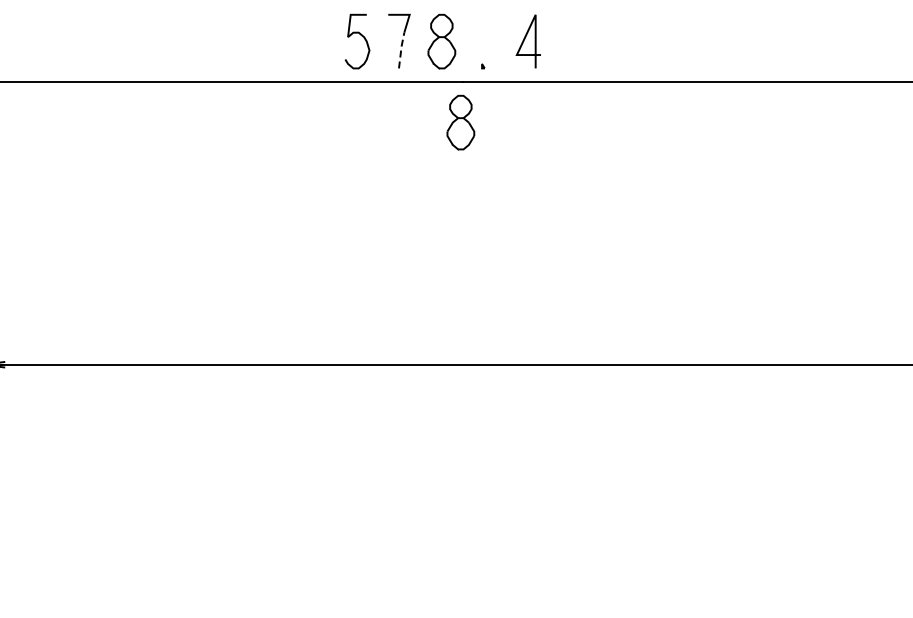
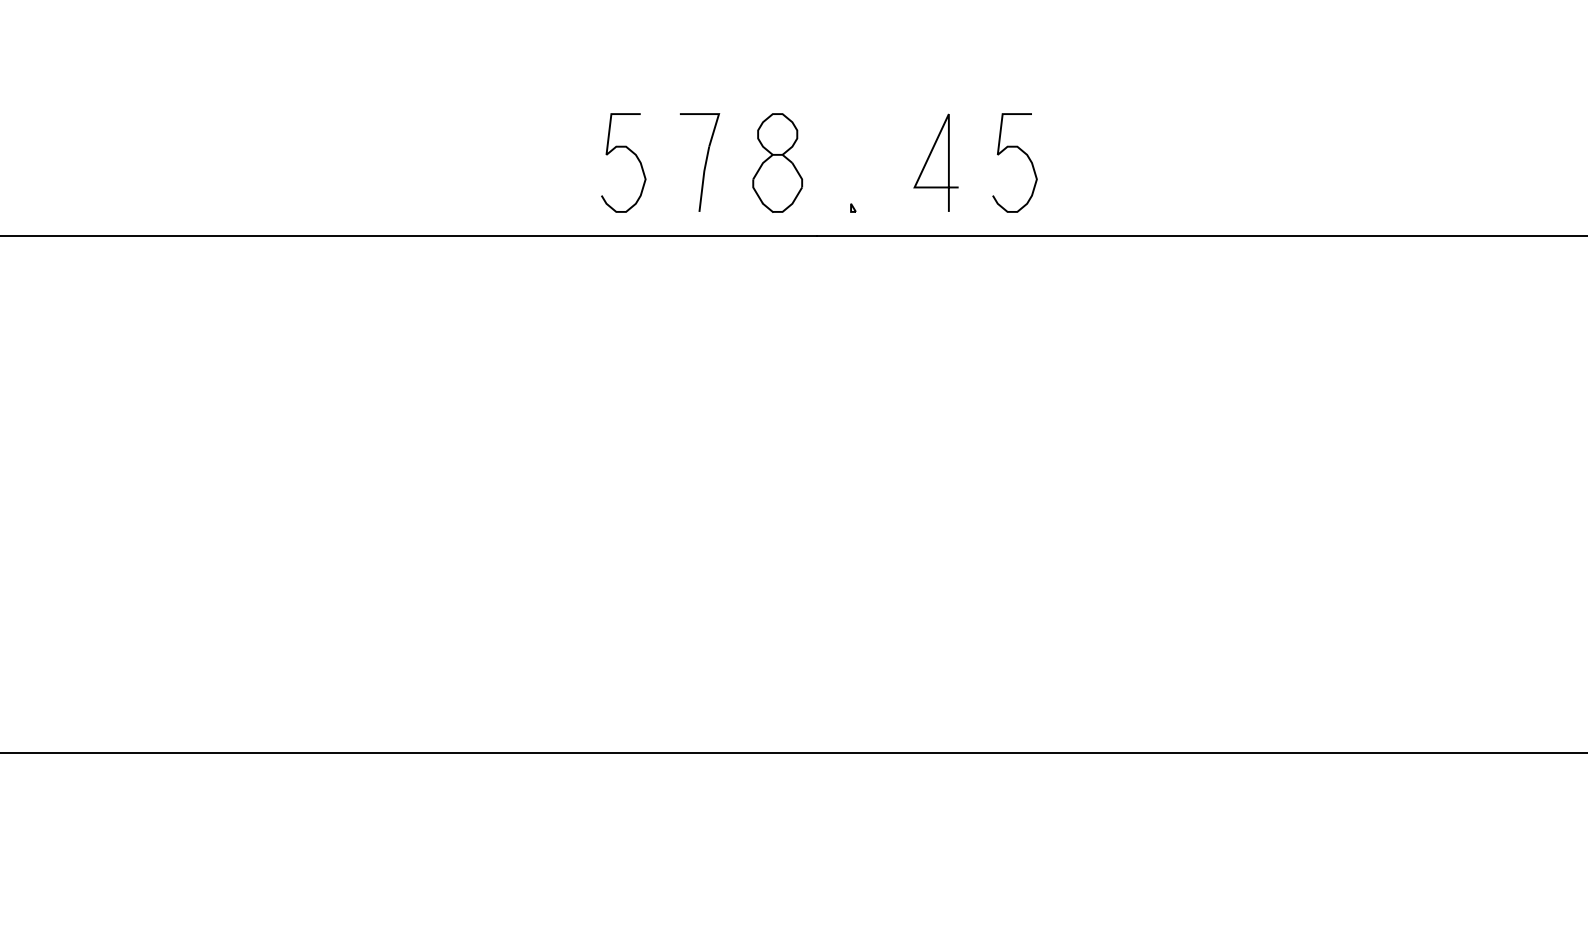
curve: (576, 36) -> (1023, 153), added
line: (401, 49) -> (704, 177), dashed -> solid
part: (460, 122) -> (811, 310), removed

